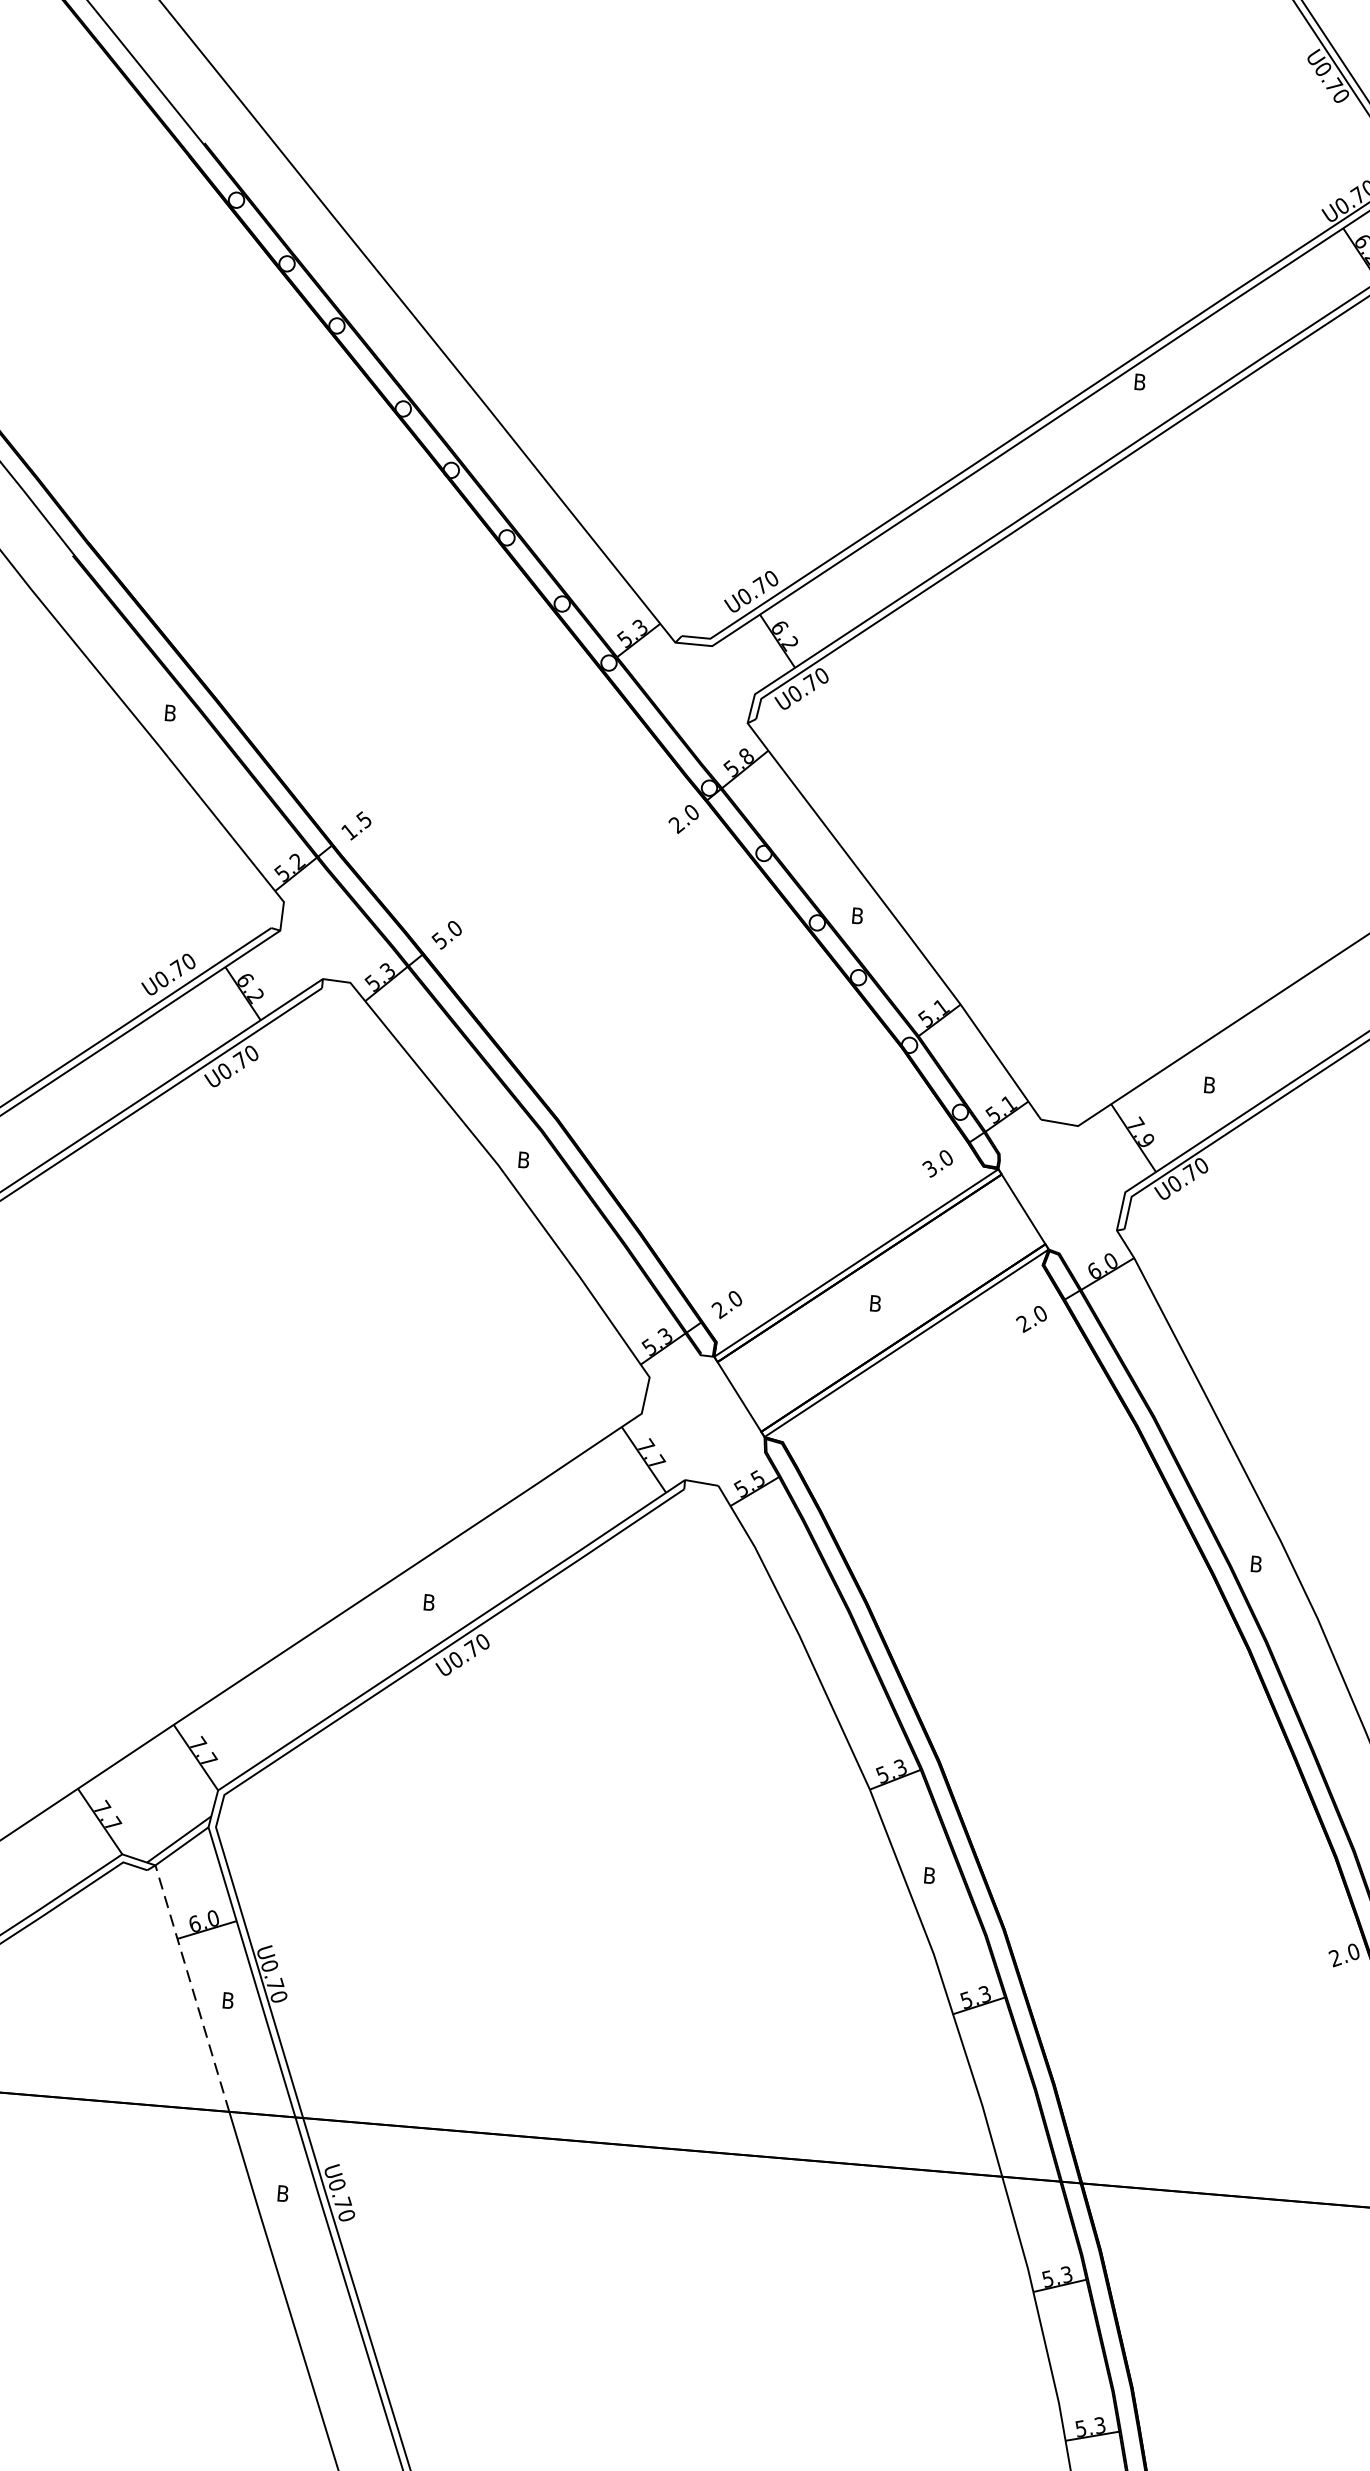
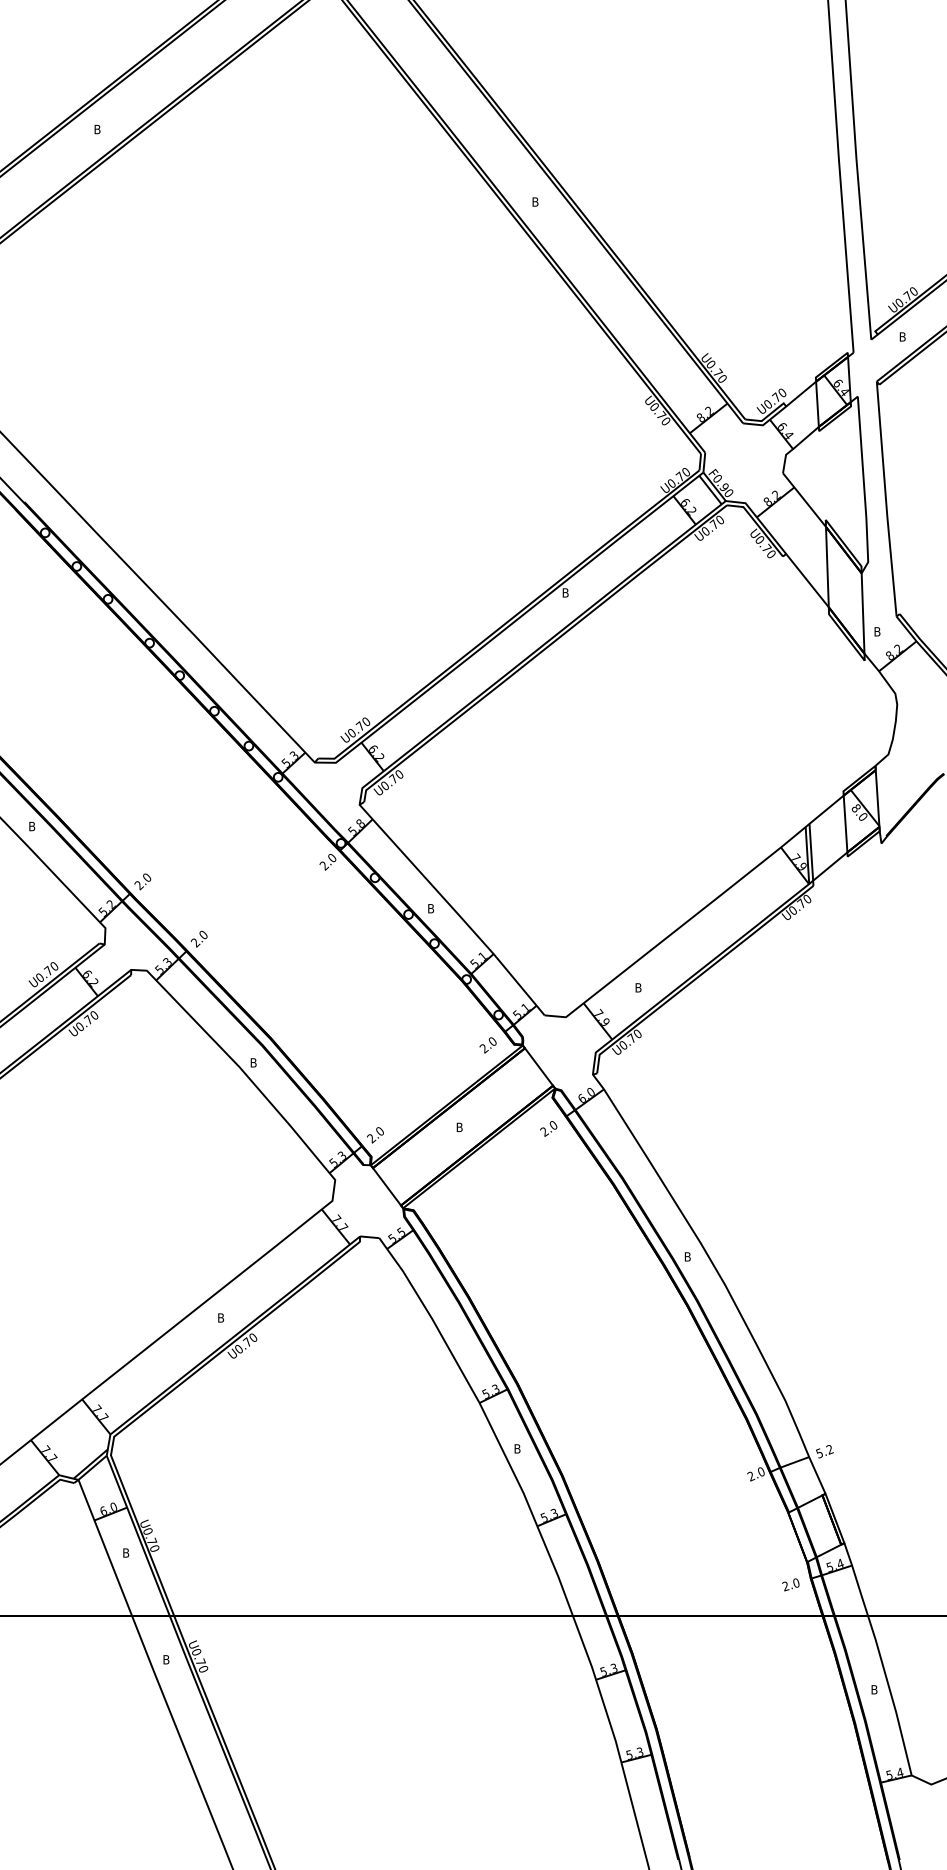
text: (355, 825) -> (142, 881), 1.5 -> 2.0
text: (439, 940) -> (195, 942), 5.0 -> 2.0
text: (928, 1168) -> (483, 1048), 3.0 -> 2.0
line: (192, 1987) -> (105, 1547), dashed -> solid

